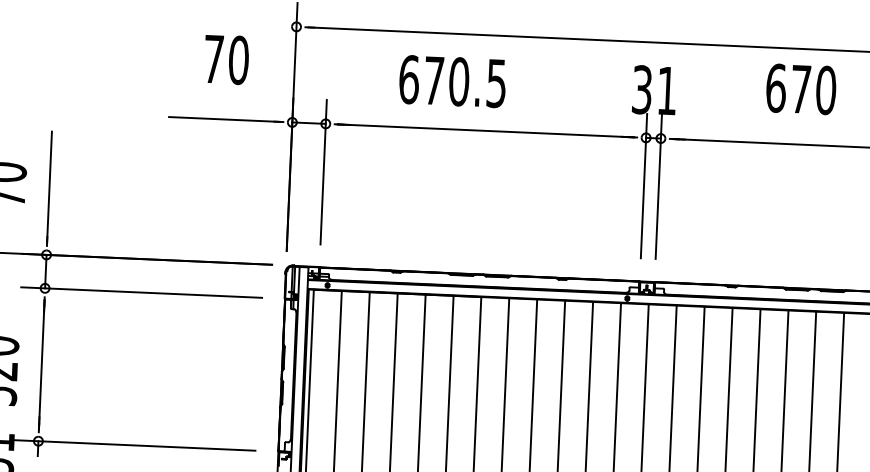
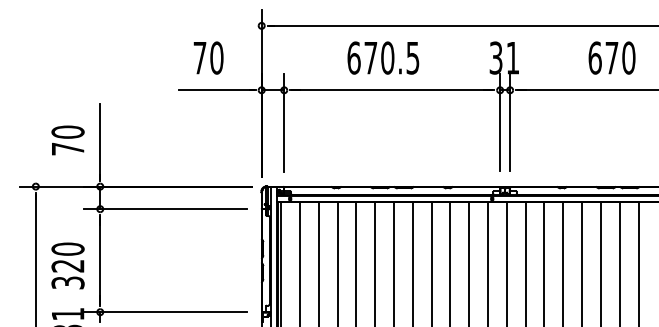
text: (226, 58) -> (208, 57), moved
text: (452, 80) -> (383, 57), moved
text: (800, 88) -> (611, 57), moved

